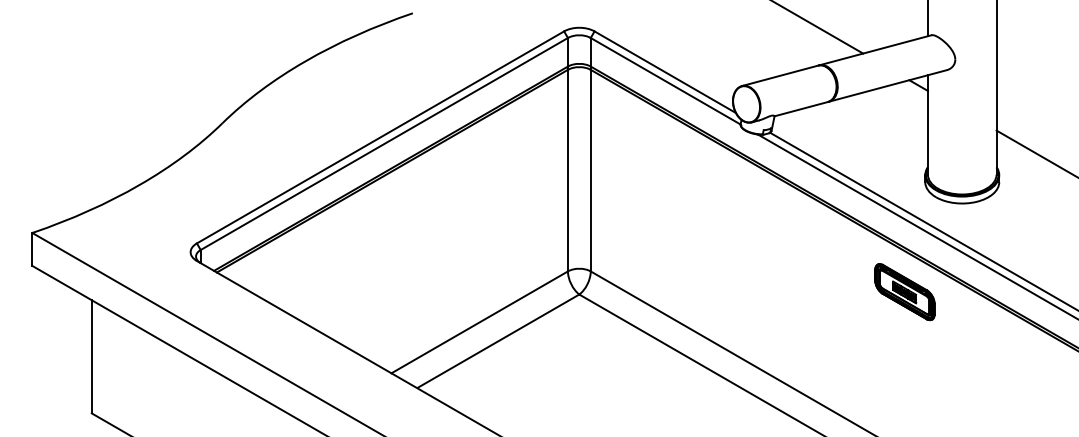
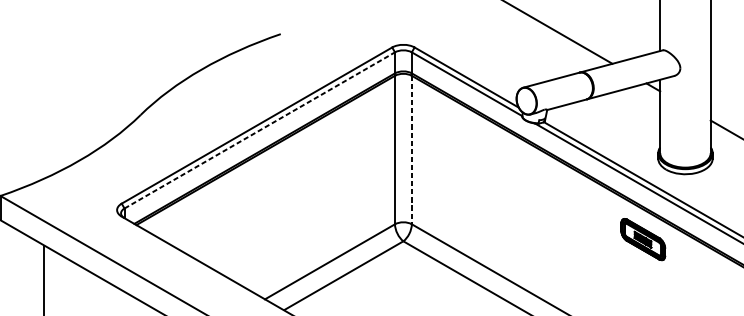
line: (384, 143) -> (259, 130), solid -> dashed
line: (590, 170) -> (411, 149), solid -> dashed

